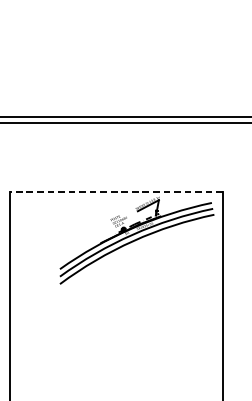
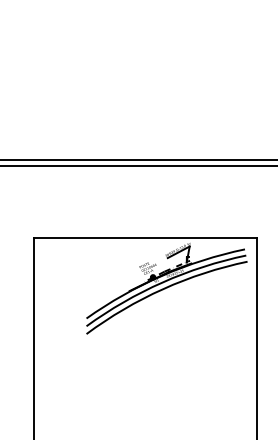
line: (115, 191) -> (144, 237), dashed -> solid

